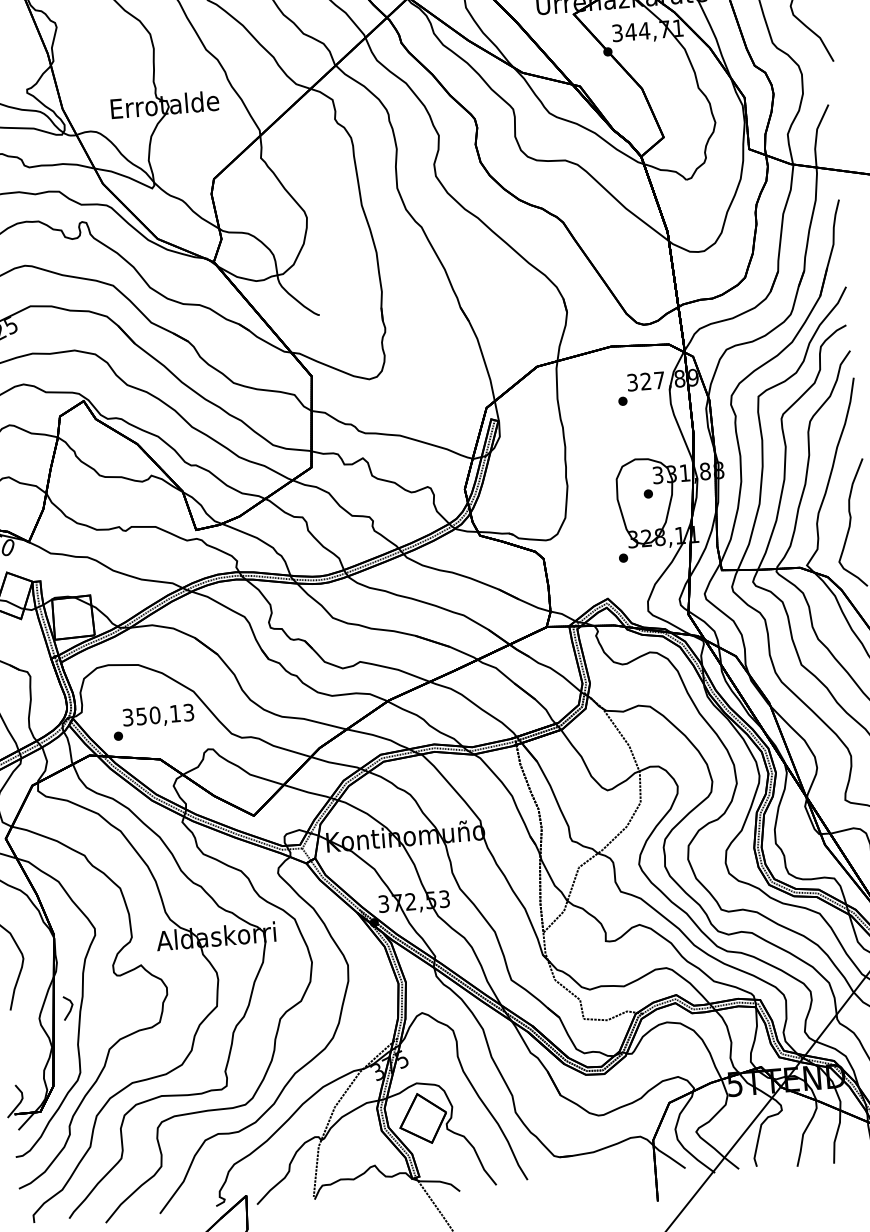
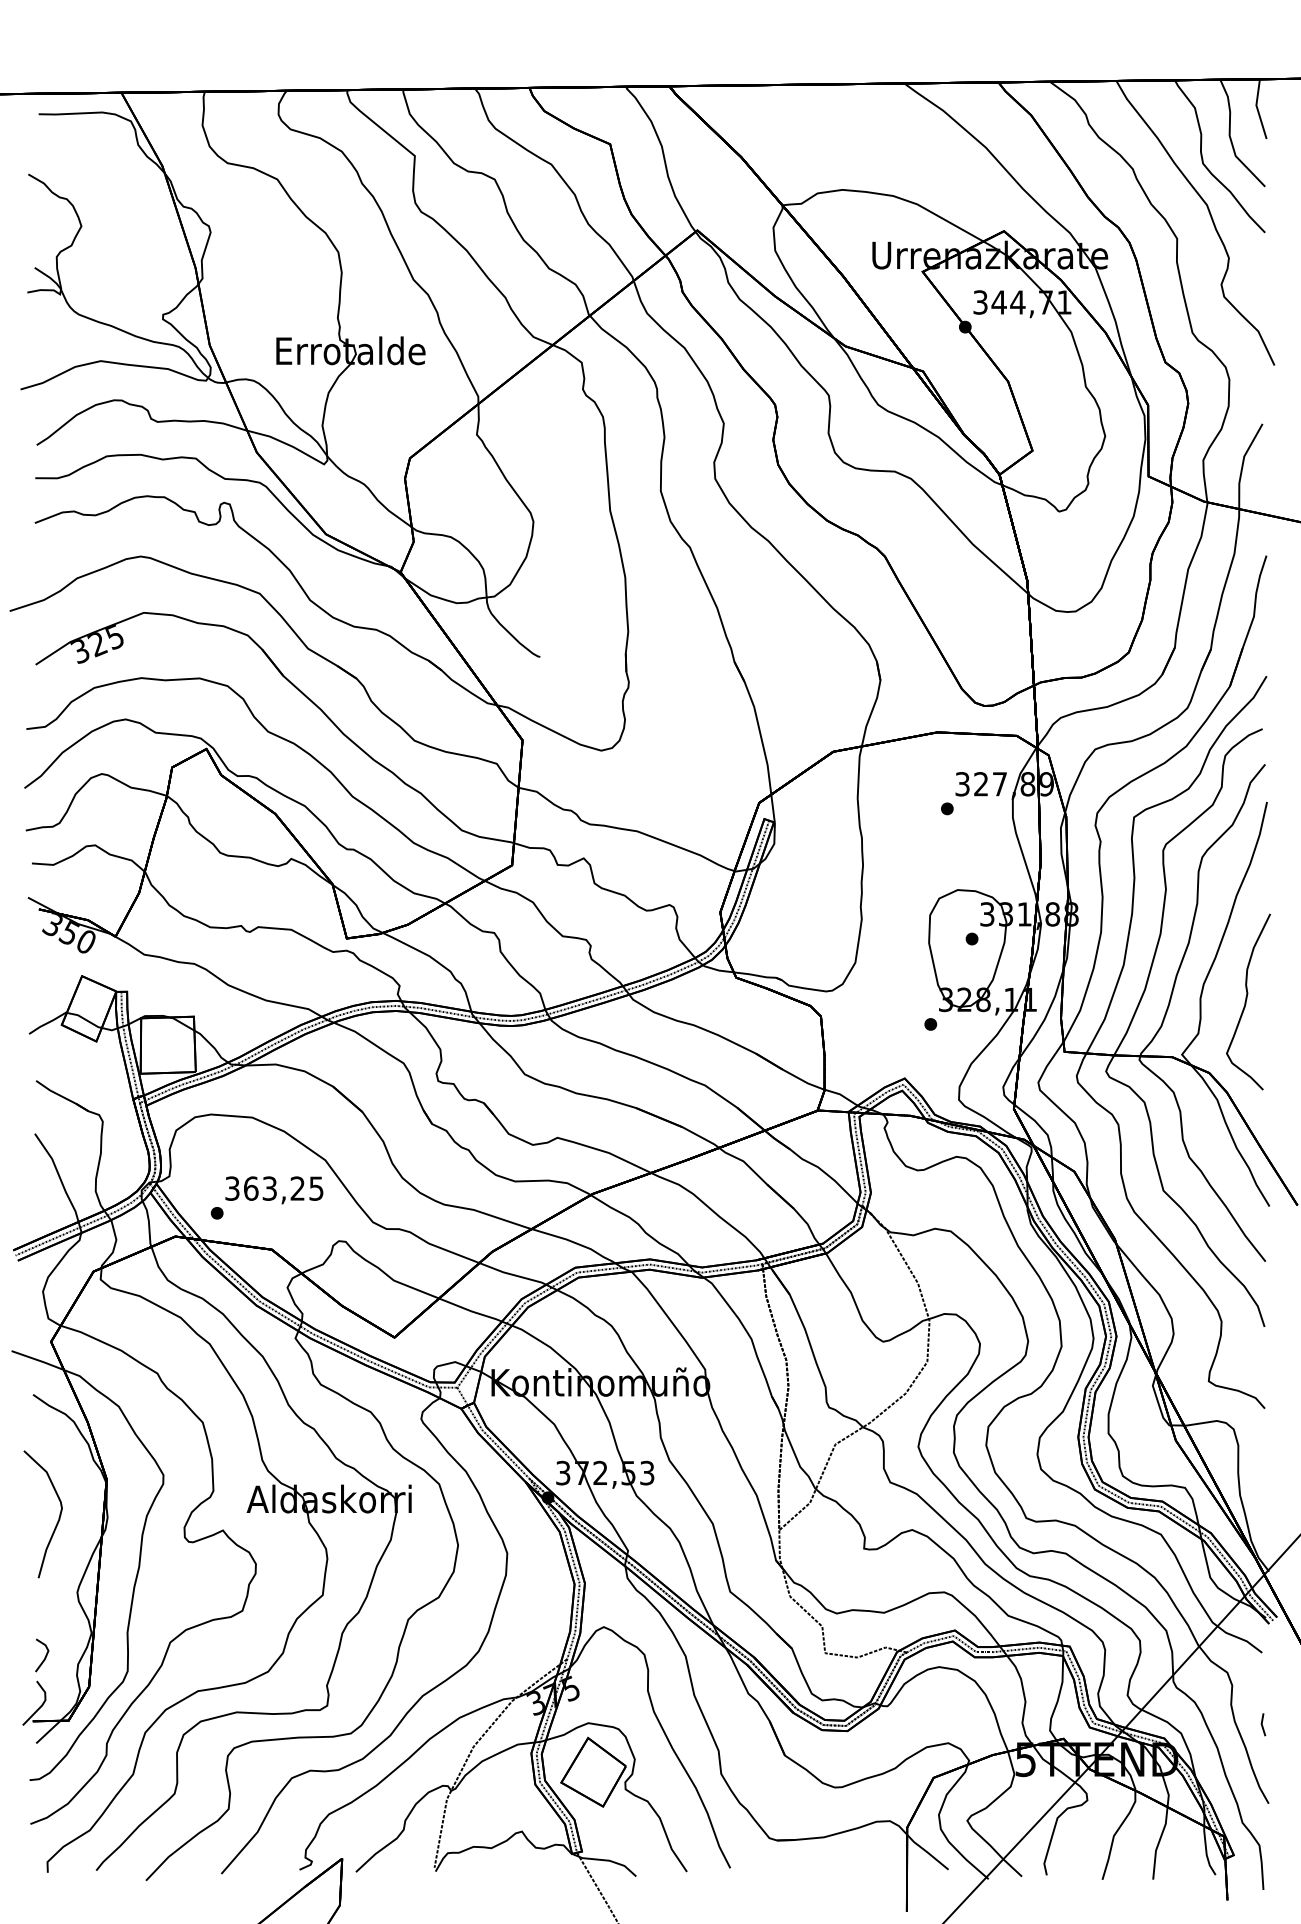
text: (164, 714) -> (283, 1188), 350,13 -> 363,25
line: (70, 1009) -> (44, 1657), moved

